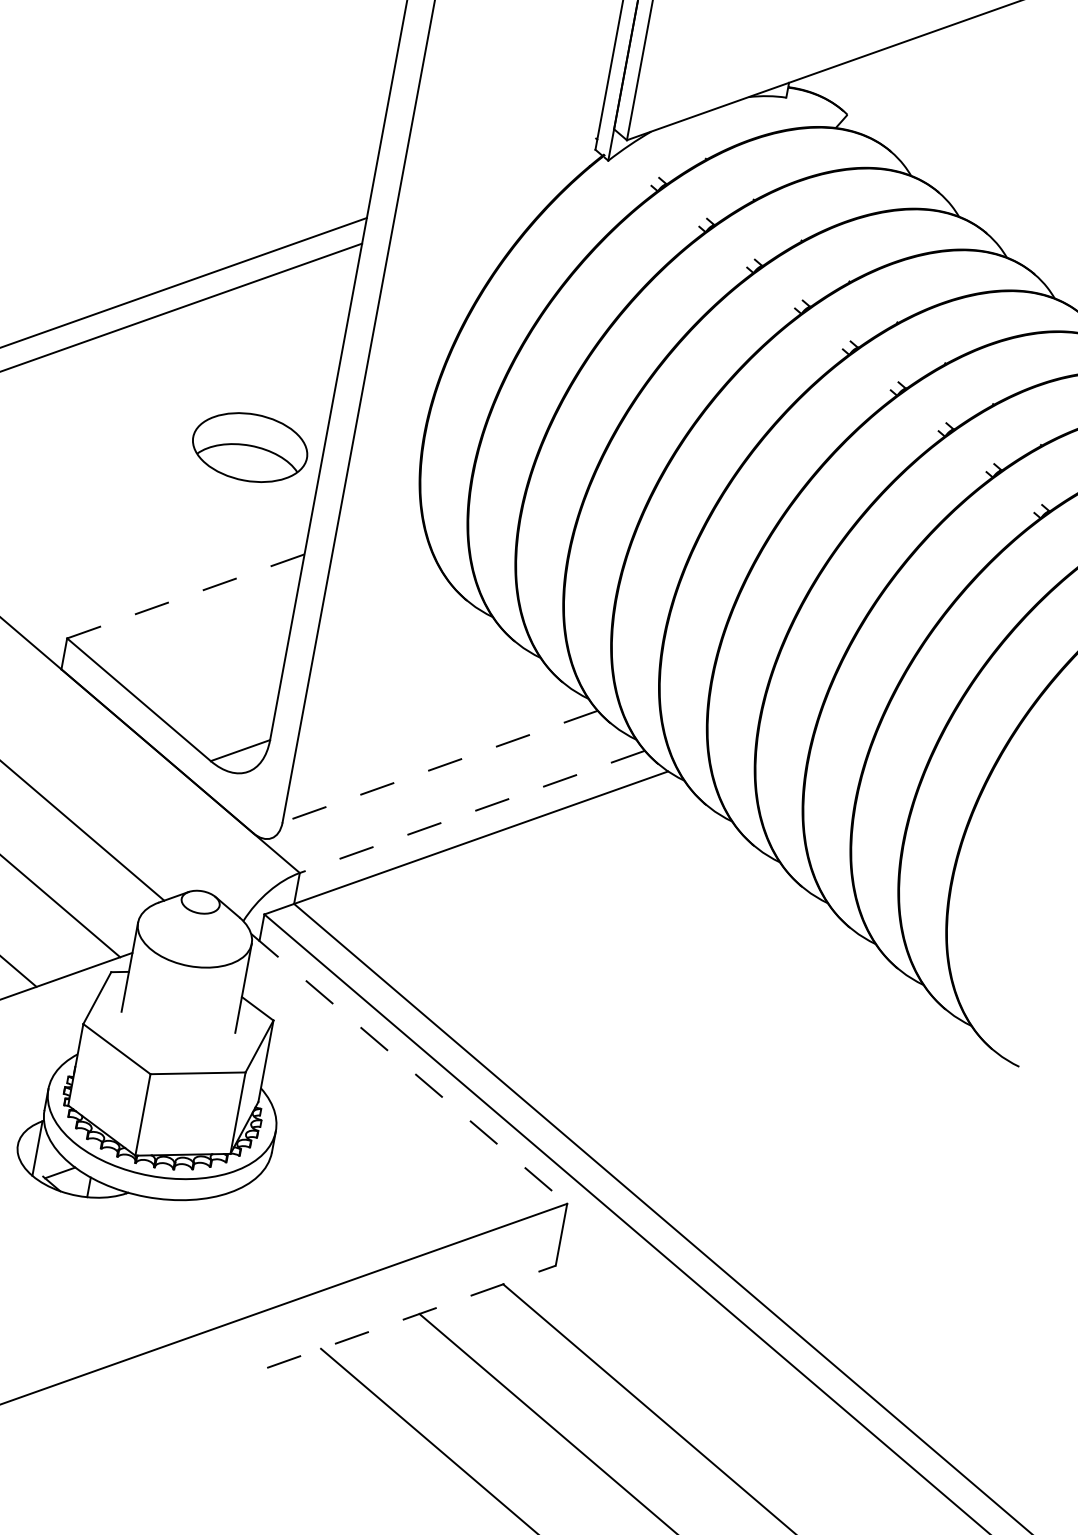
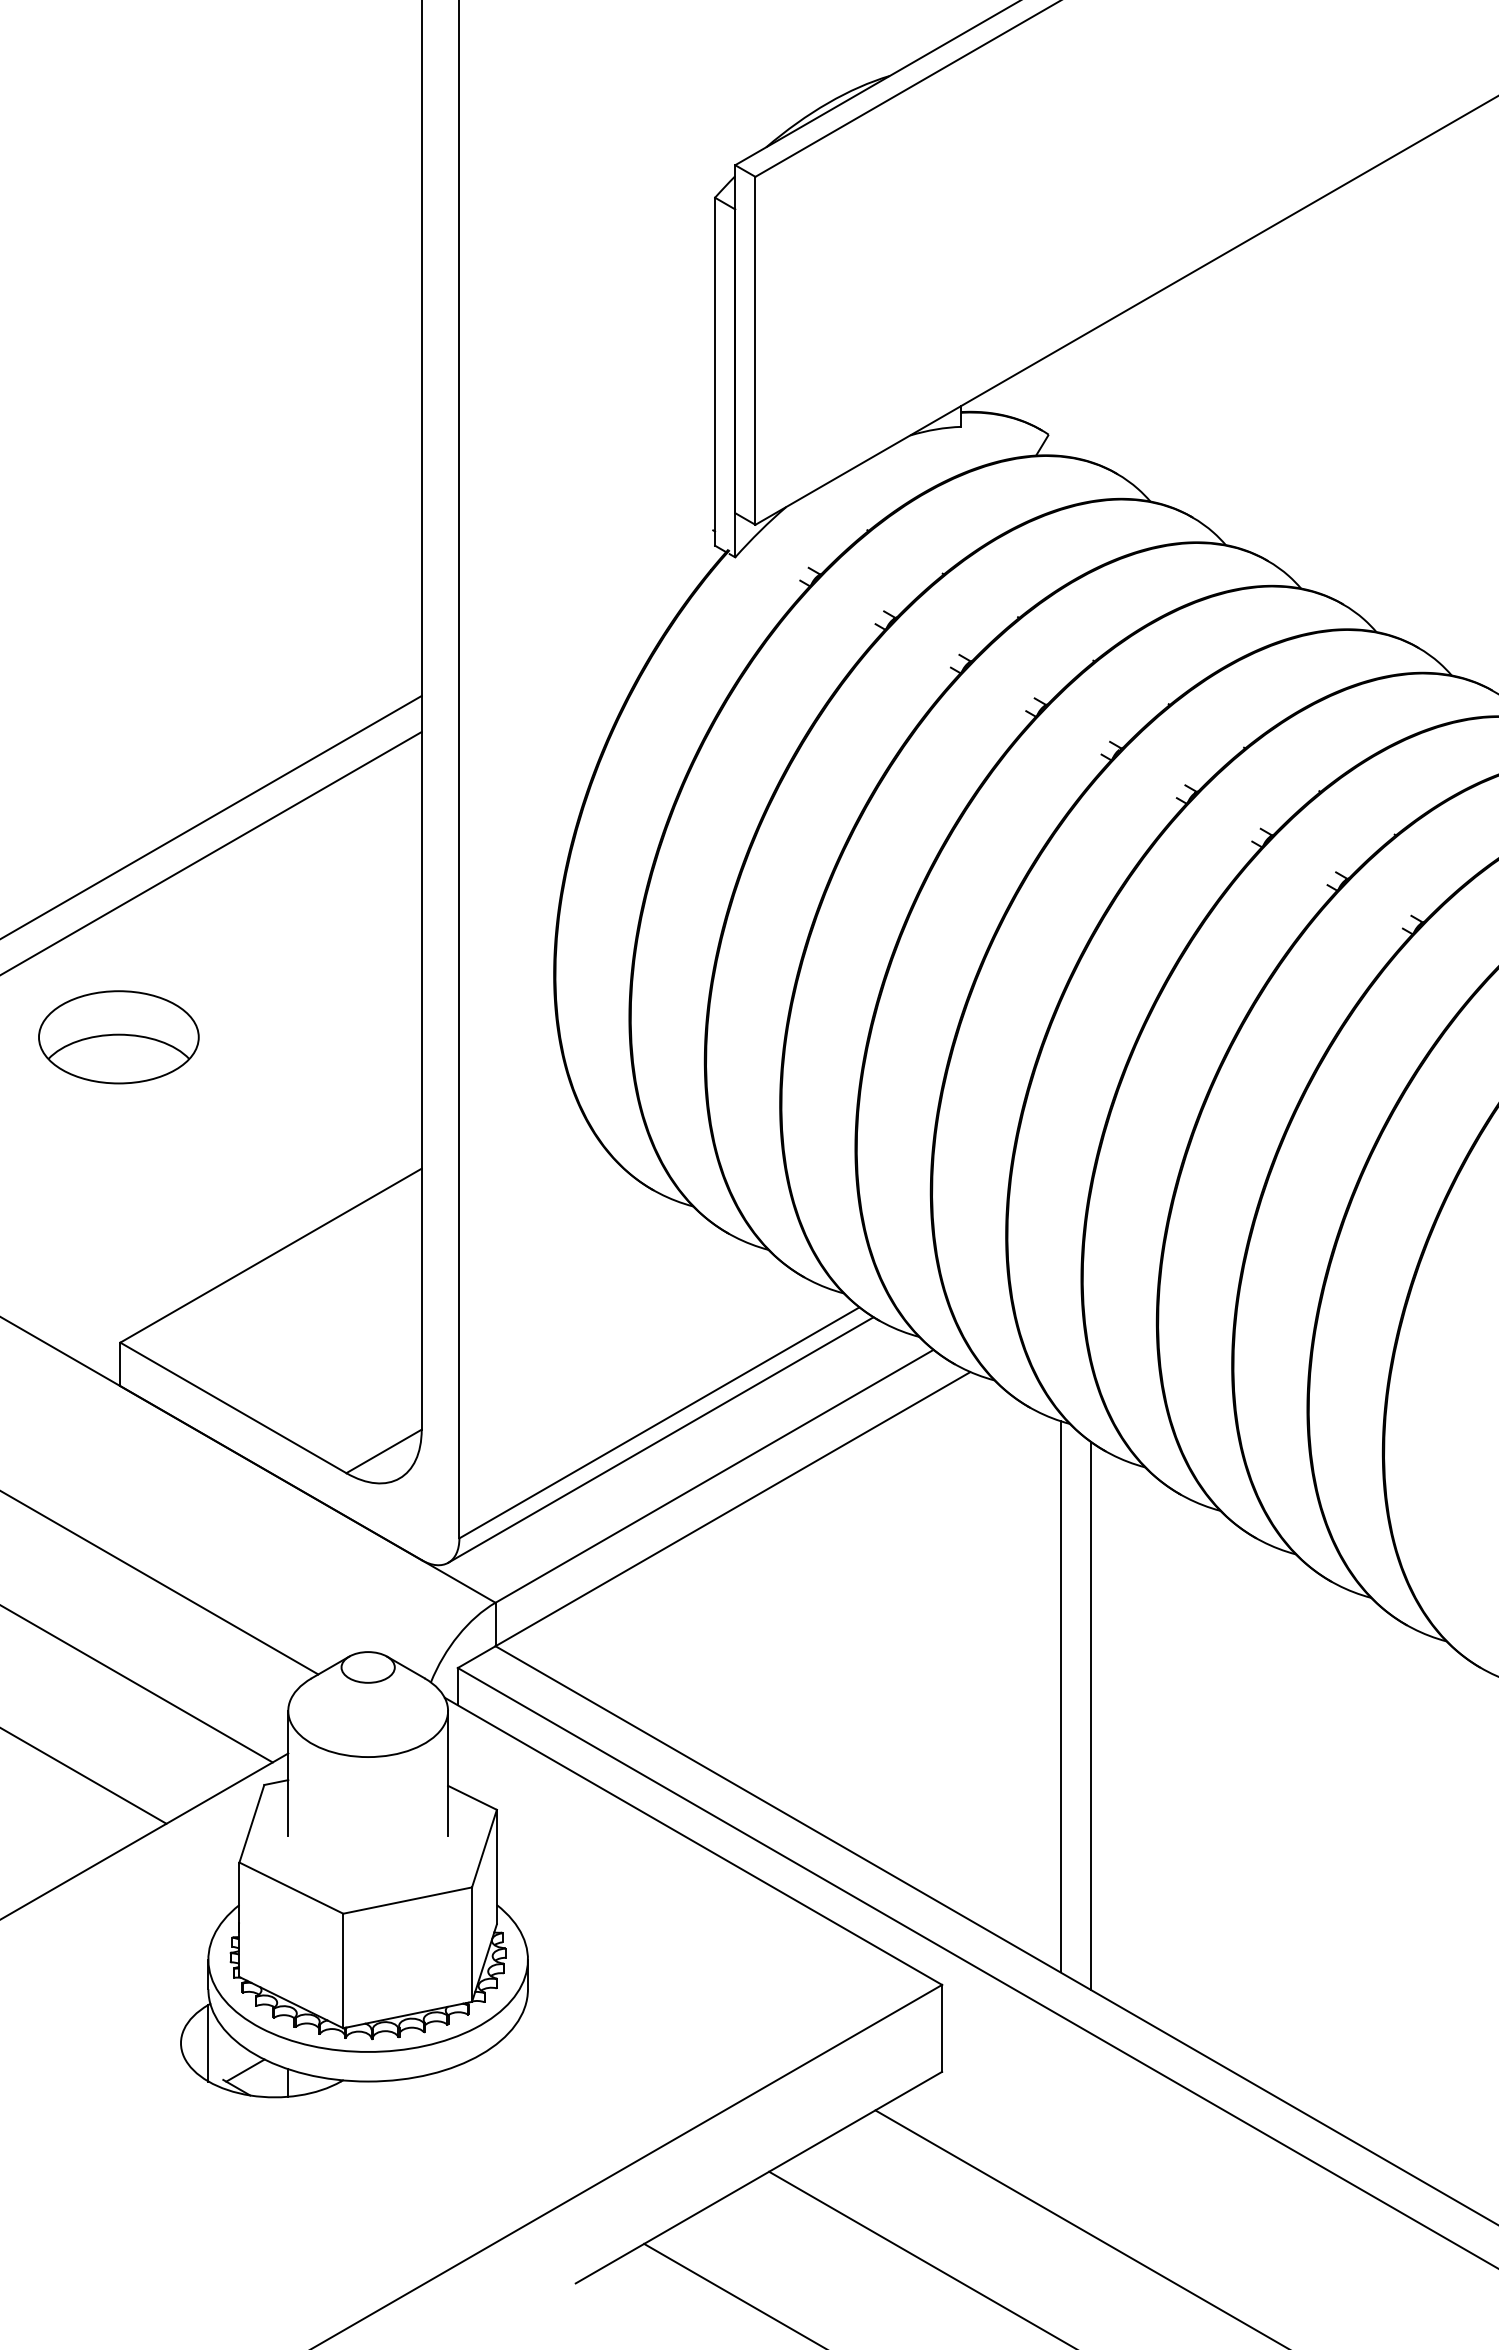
part: (249, 447) -> (118, 1037), moved
line: (186, 596) -> (271, 1255), dashed -> solid
line: (440, 766) -> (659, 1422), dashed -> solid
line: (438, 778) -> (660, 1439), added
line: (472, 812) -> (714, 1476), dashed -> solid
line: (689, 1014) -> (1060, 1696), added
line: (708, 1032) -> (1090, 1716), added
line: (409, 1068) -> (693, 1841), dashed -> solid
line: (411, 1316) -> (758, 2177), dashed -> solid

